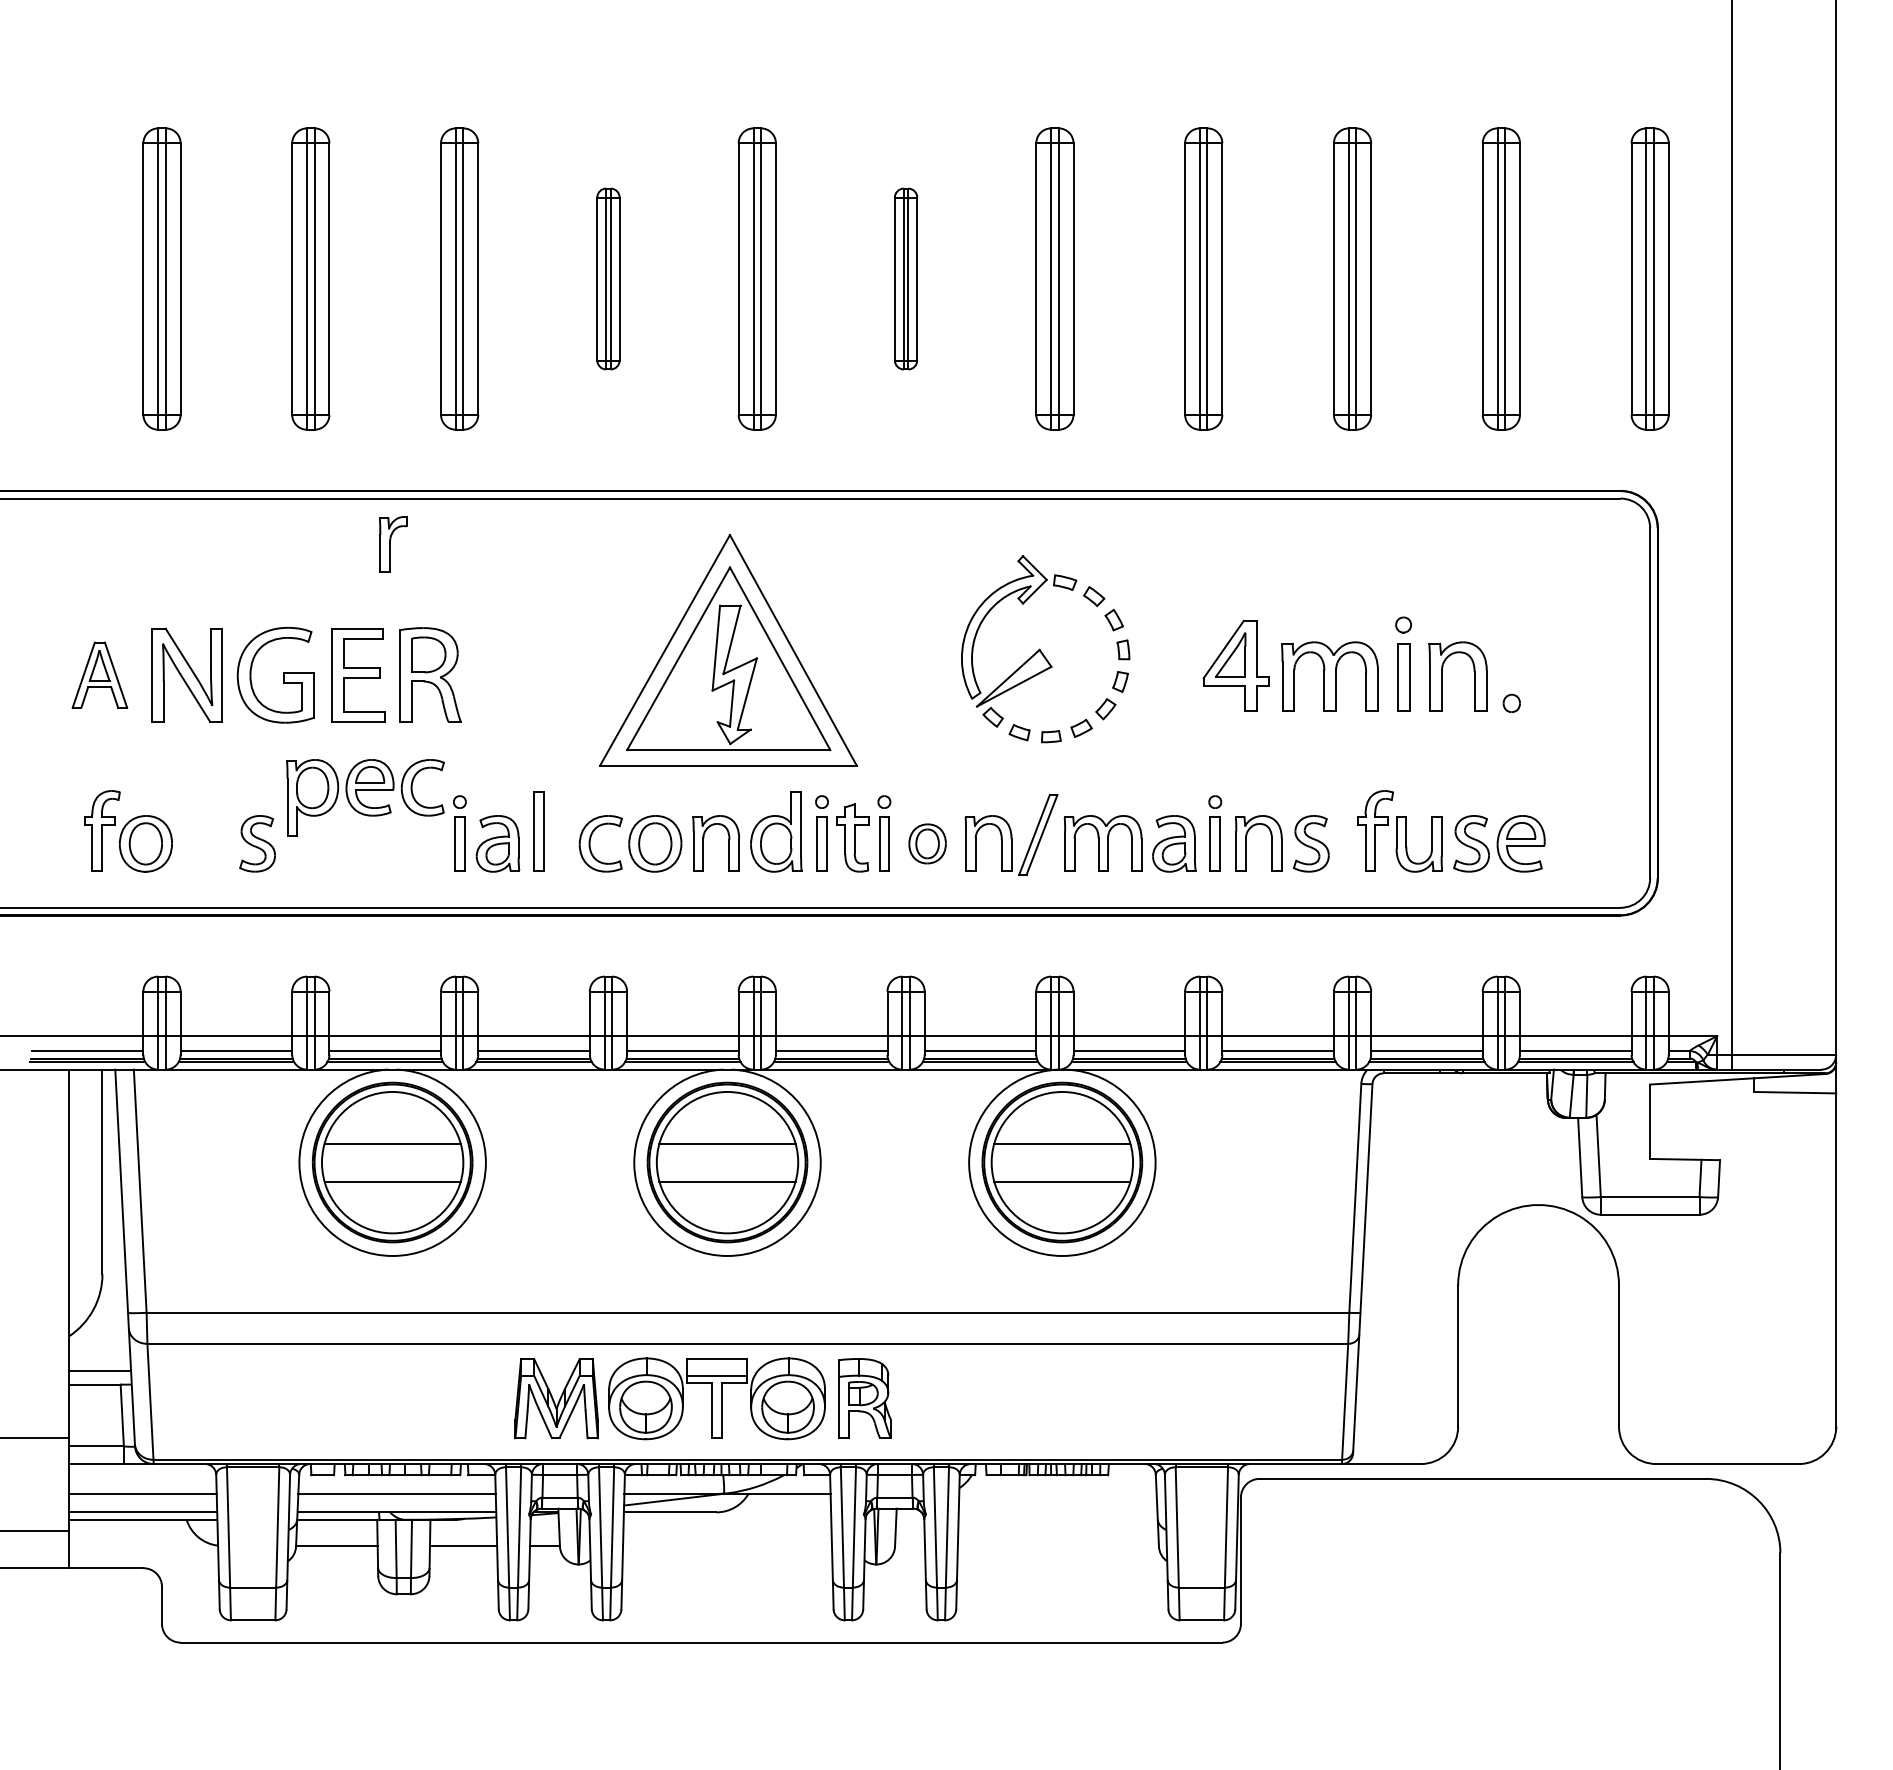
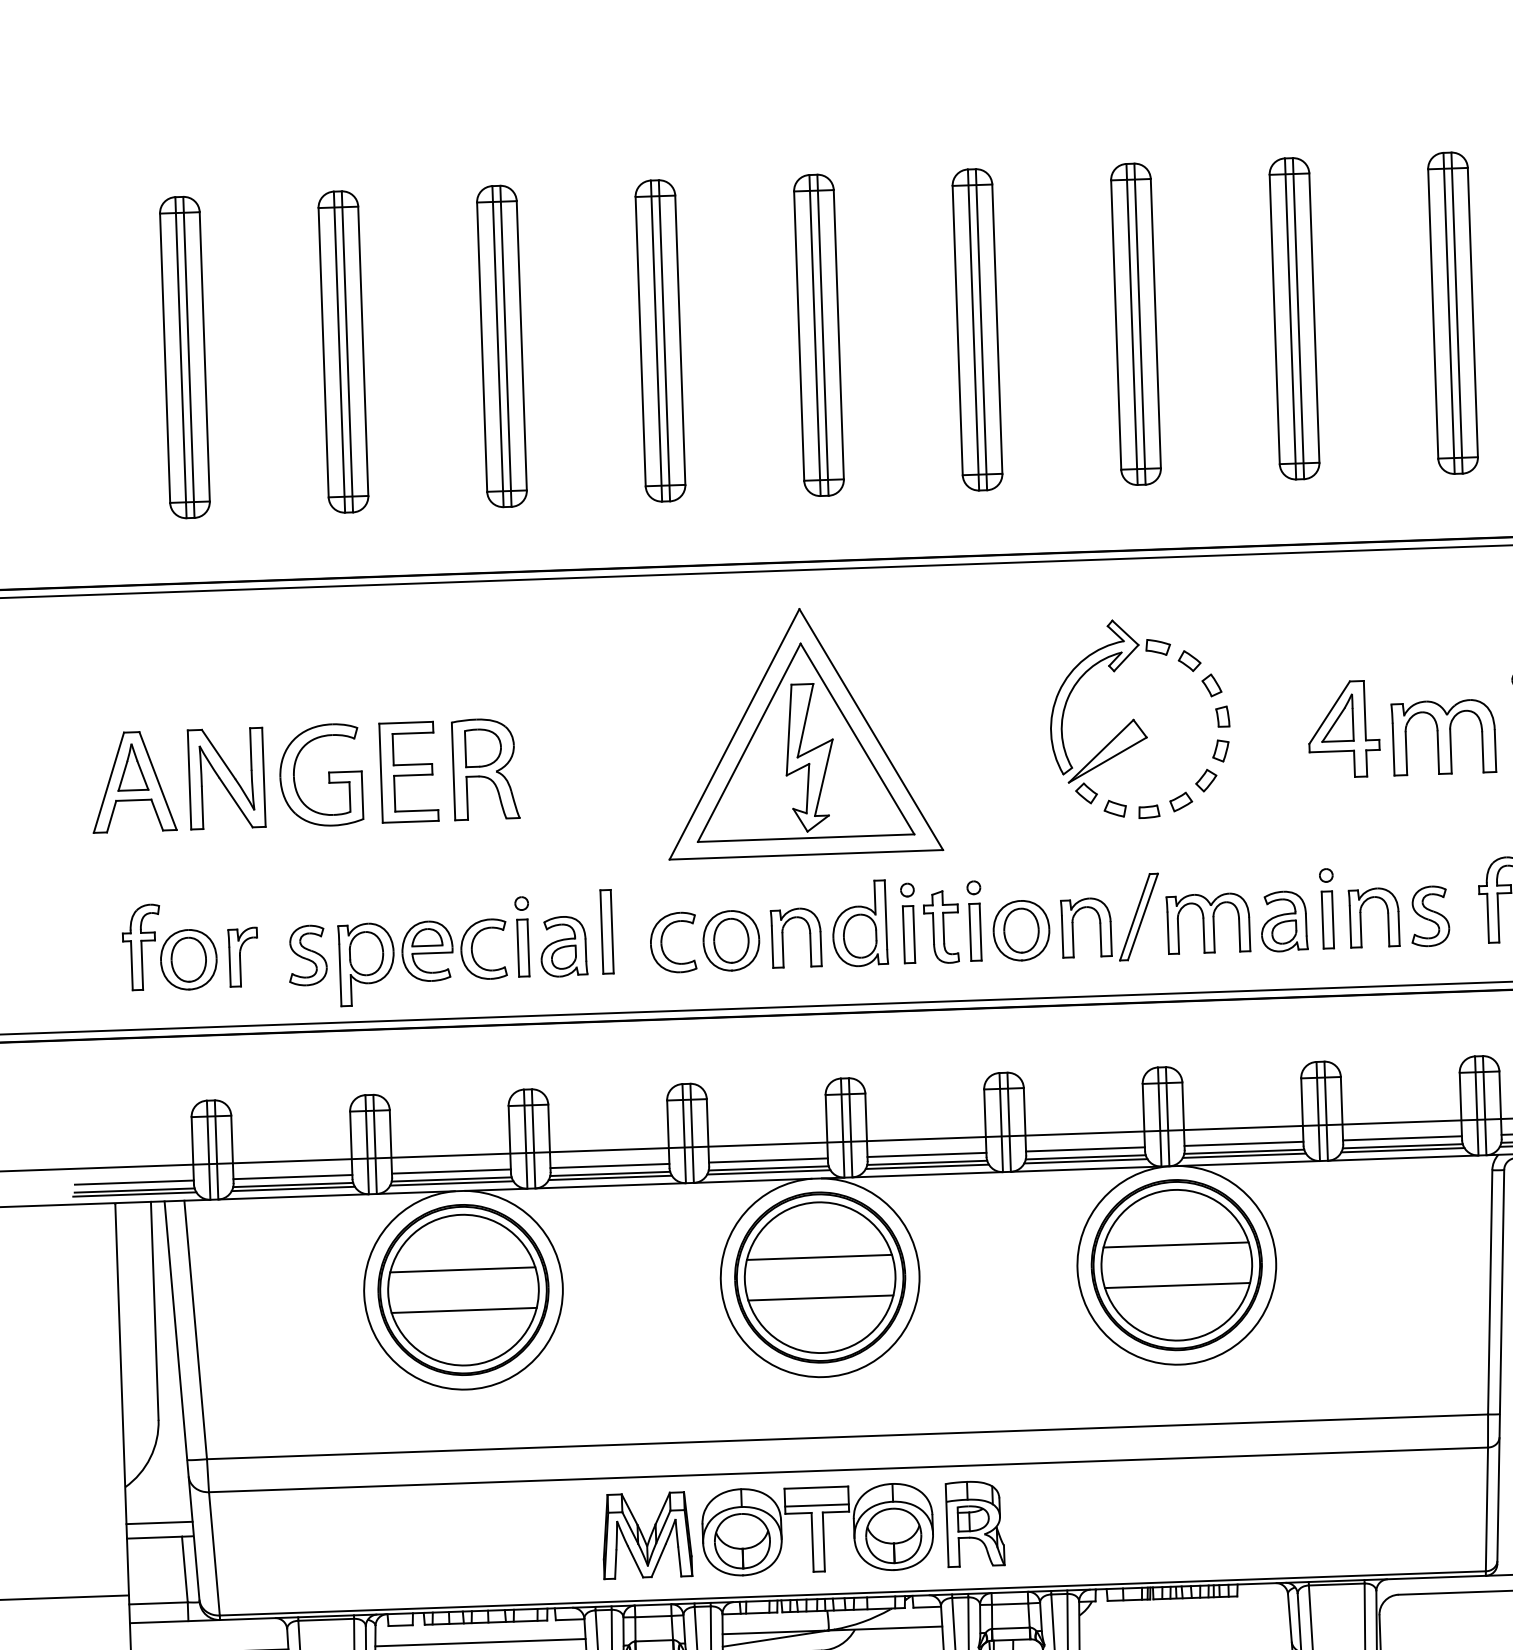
part: (608, 278) -> (660, 340), size x1.67
part: (905, 278) -> (976, 329), size x1.67
part: (393, 544) -> (243, 957), moved
part: (99, 674) -> (133, 781), size x1.43
part: (359, 799) -> (416, 964), moved
part: (927, 843) -> (1021, 930), size x1.43

